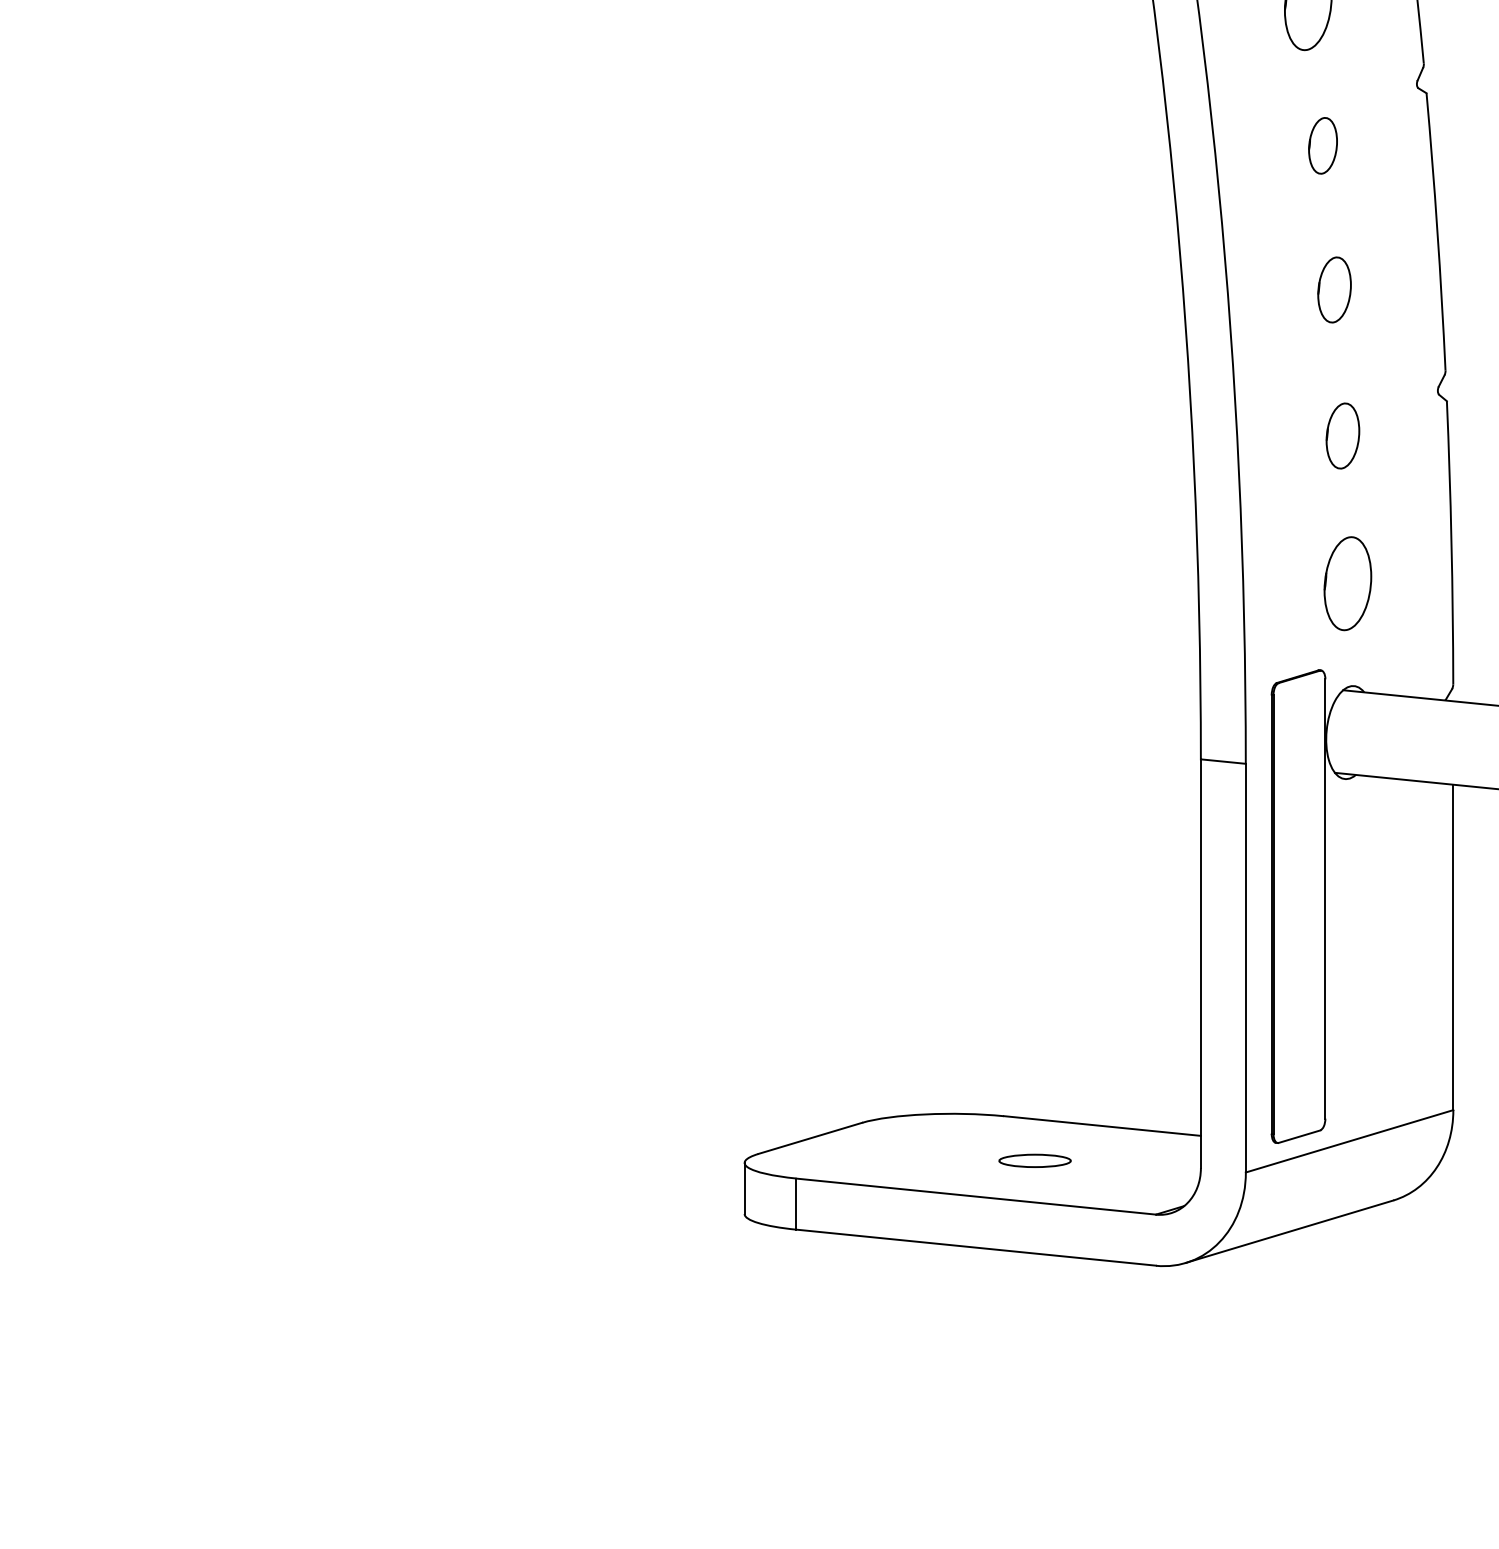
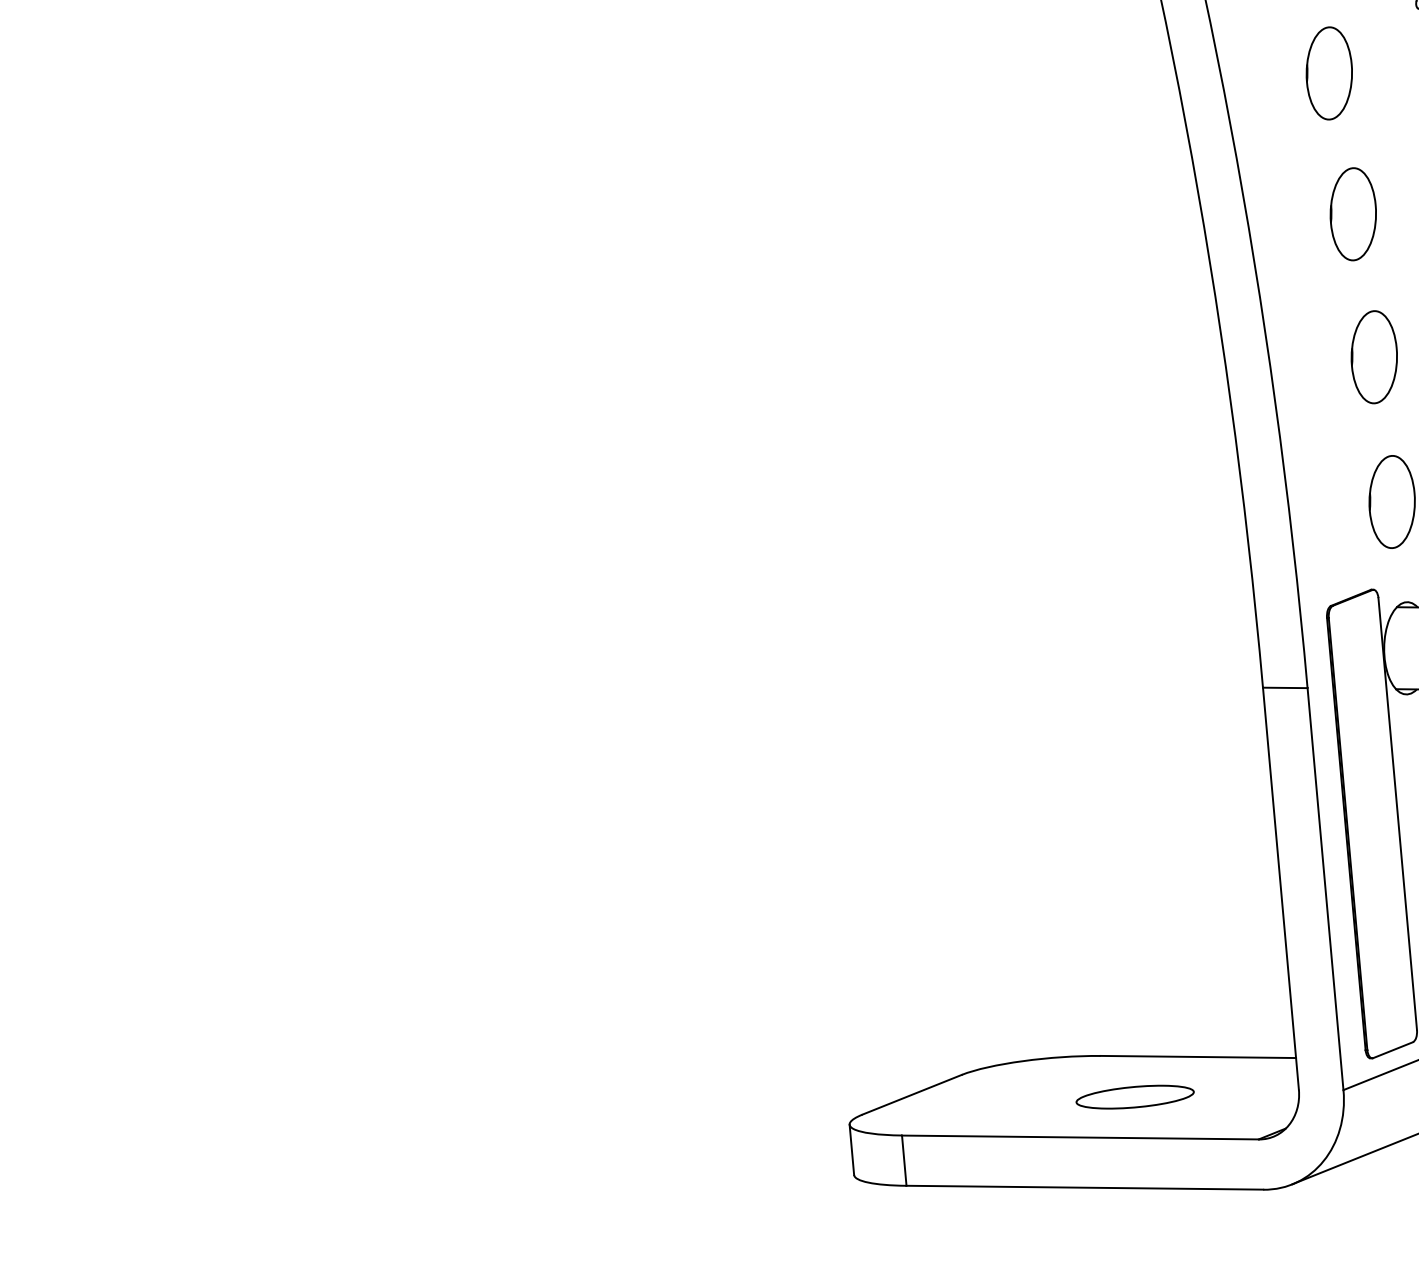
part: (1322, 145) -> (1328, 73), size x1.67
part: (1334, 289) -> (1353, 213), size x1.43
part: (1342, 435) -> (1373, 356), size x1.43
part: (1034, 1160) -> (1134, 1096), size x1.67

